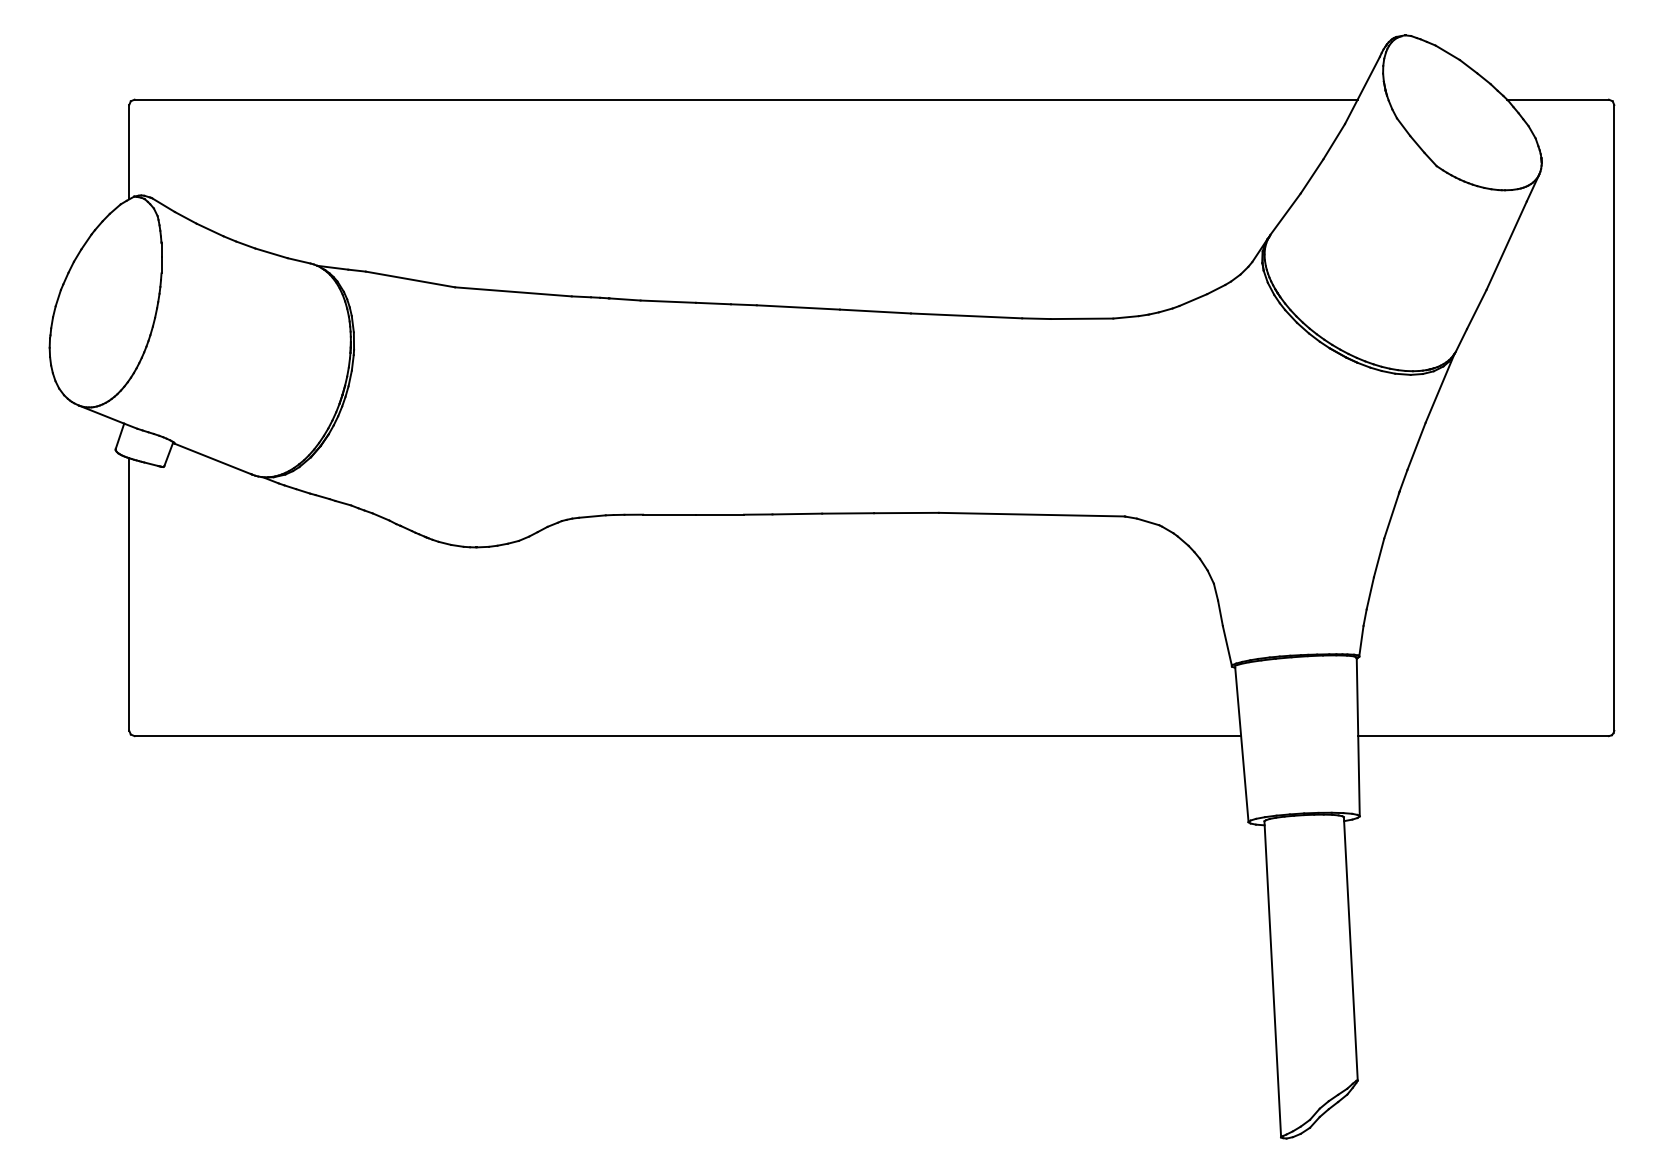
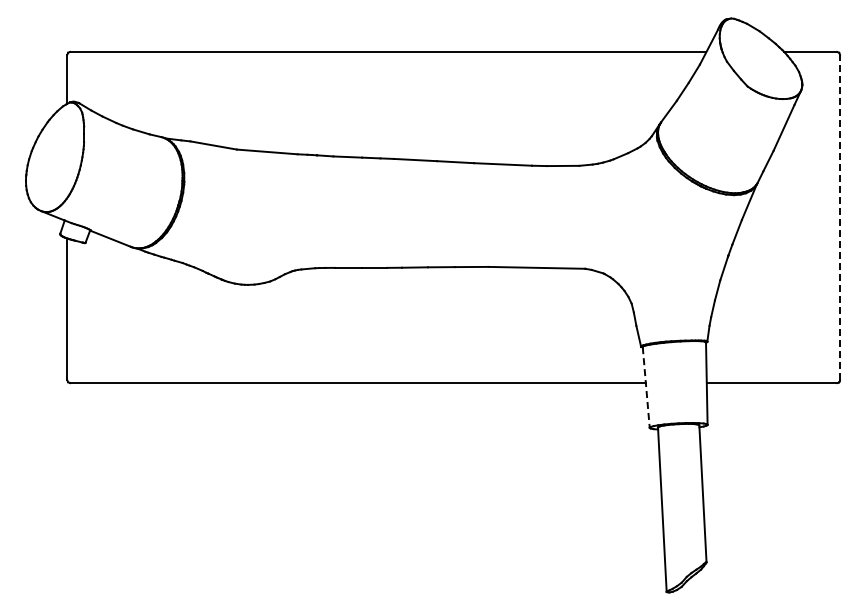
line: (1615, 417) -> (840, 217), solid -> dashed
line: (1242, 746) -> (646, 388), solid -> dashed

